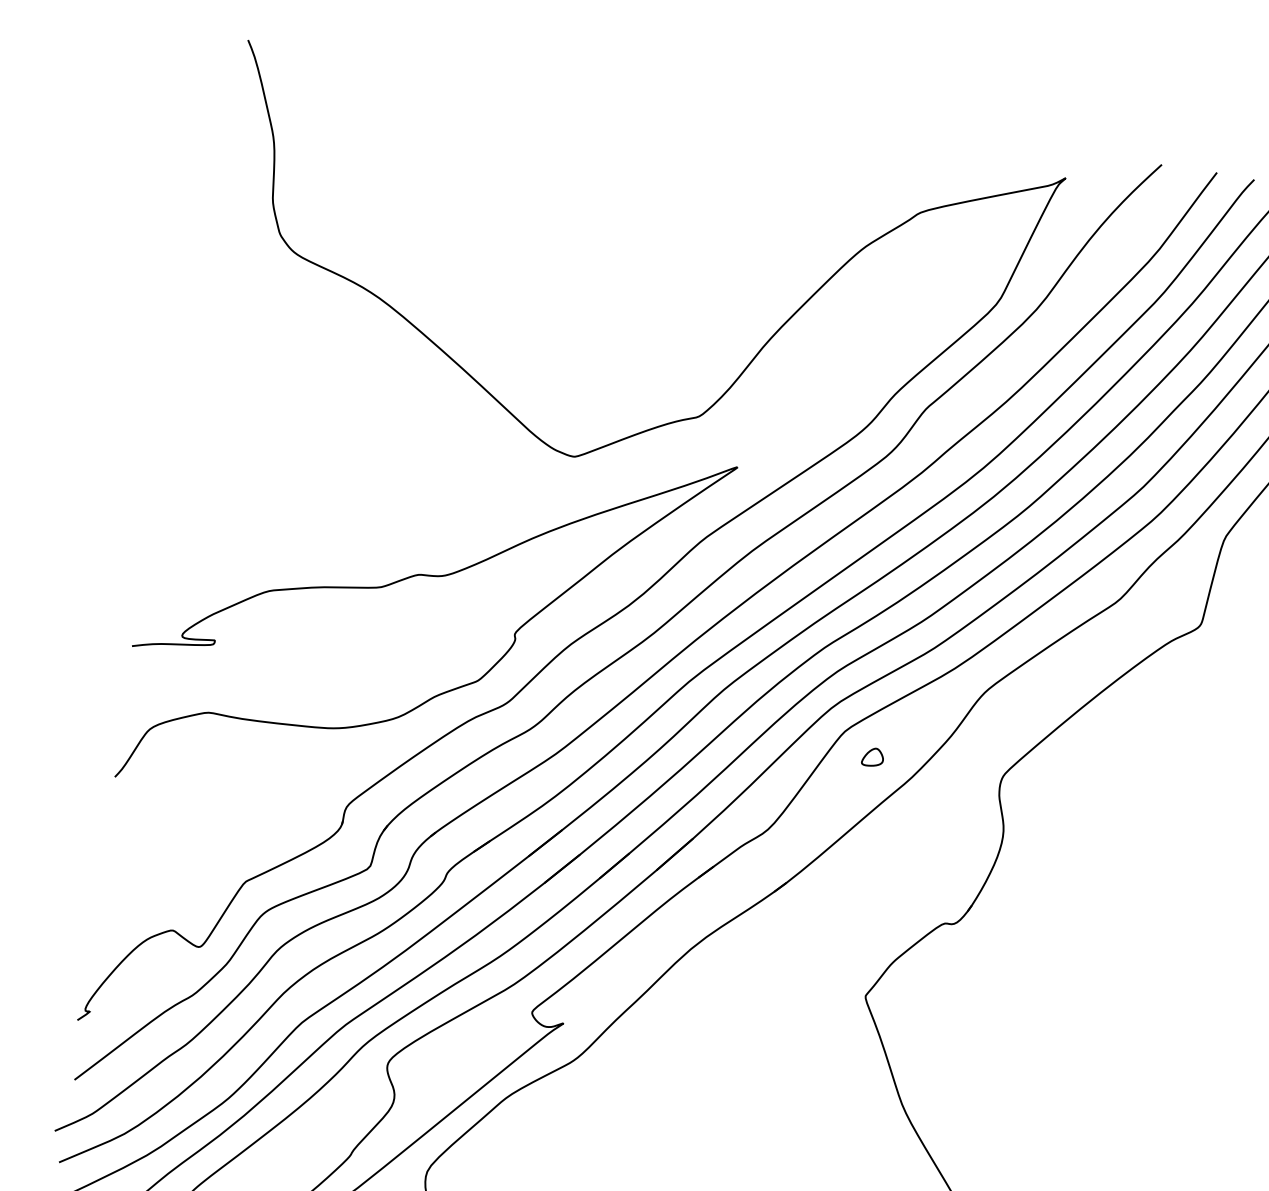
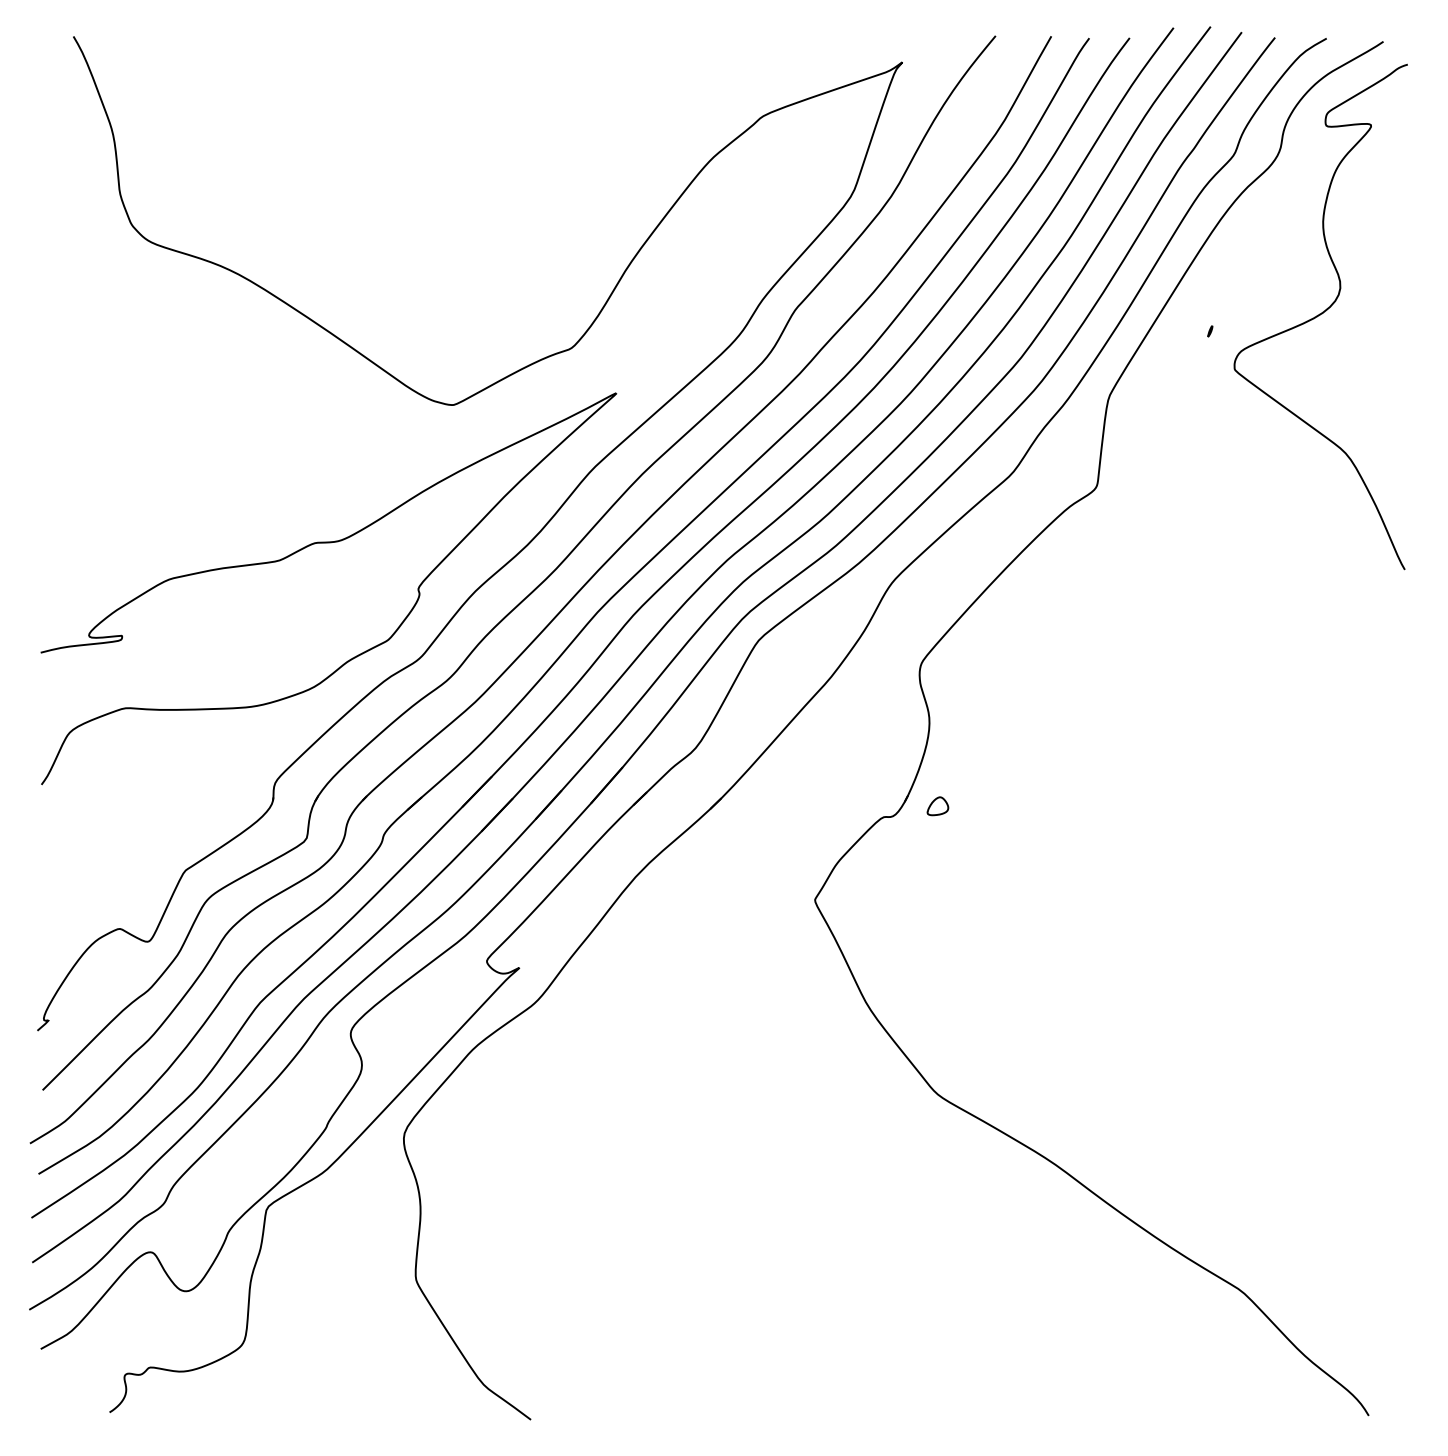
part: (872, 757) -> (937, 806), moved

